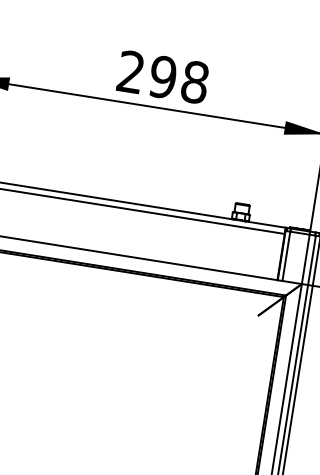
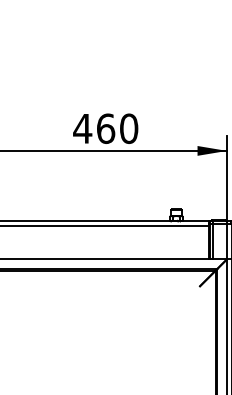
text: (162, 76) -> (105, 128), 298 -> 460

